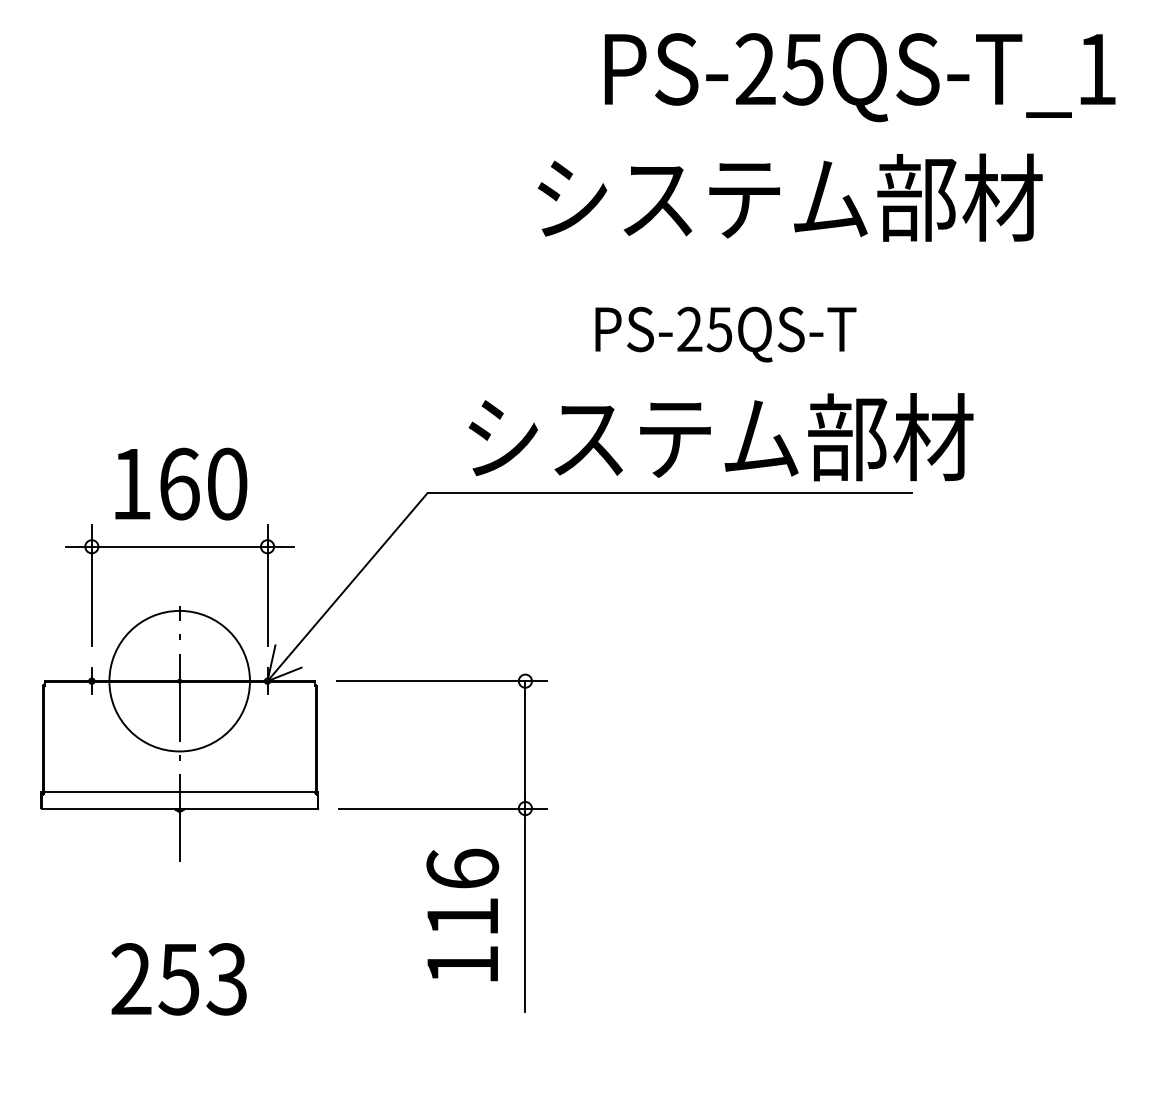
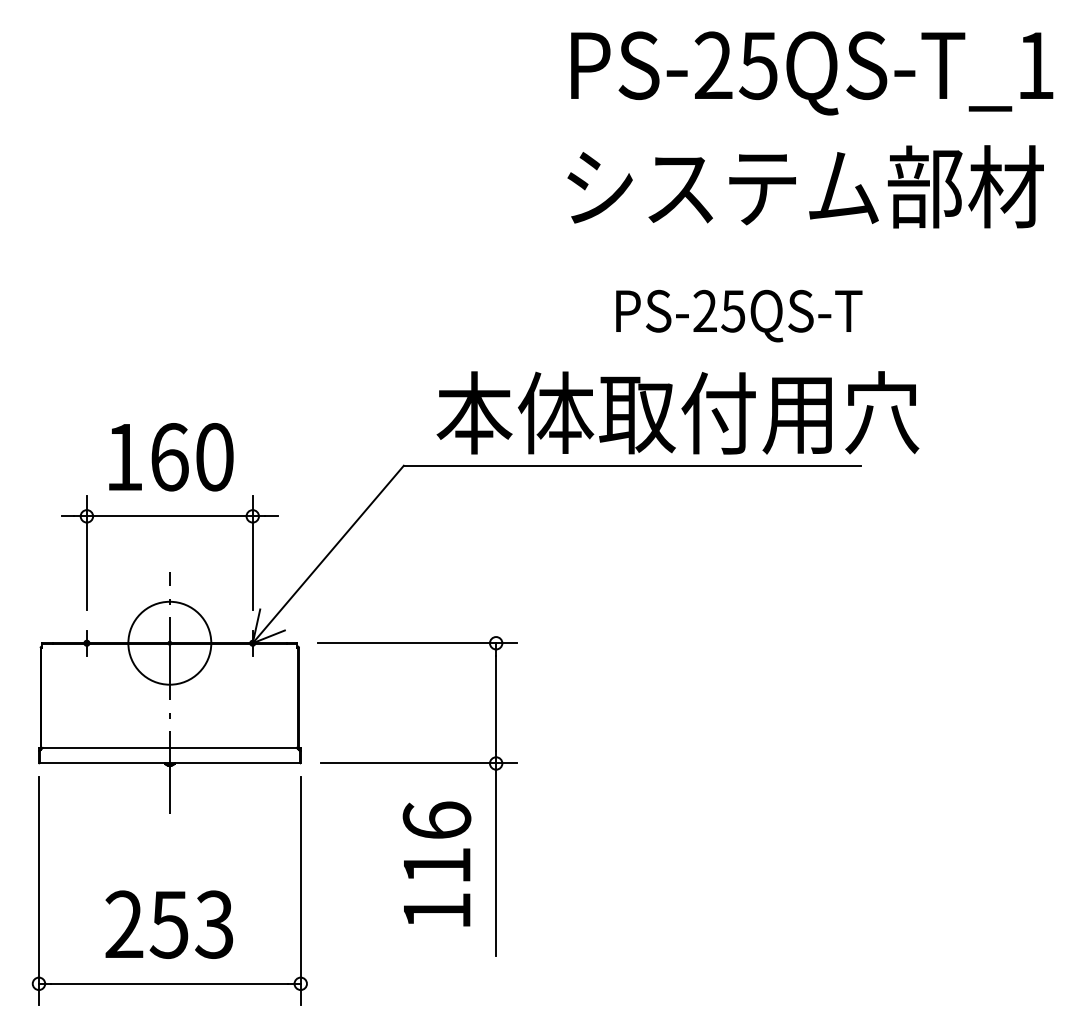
text: (790, 197) -> (805, 186), moved
text: (725, 334) -> (738, 315), moved
text: (717, 437) -> (677, 413), システム部材 -> 本体取付用穴
circle: (179, 681) -> (169, 643), size x0.62
part: (179, 1041) -> (169, 983), added

